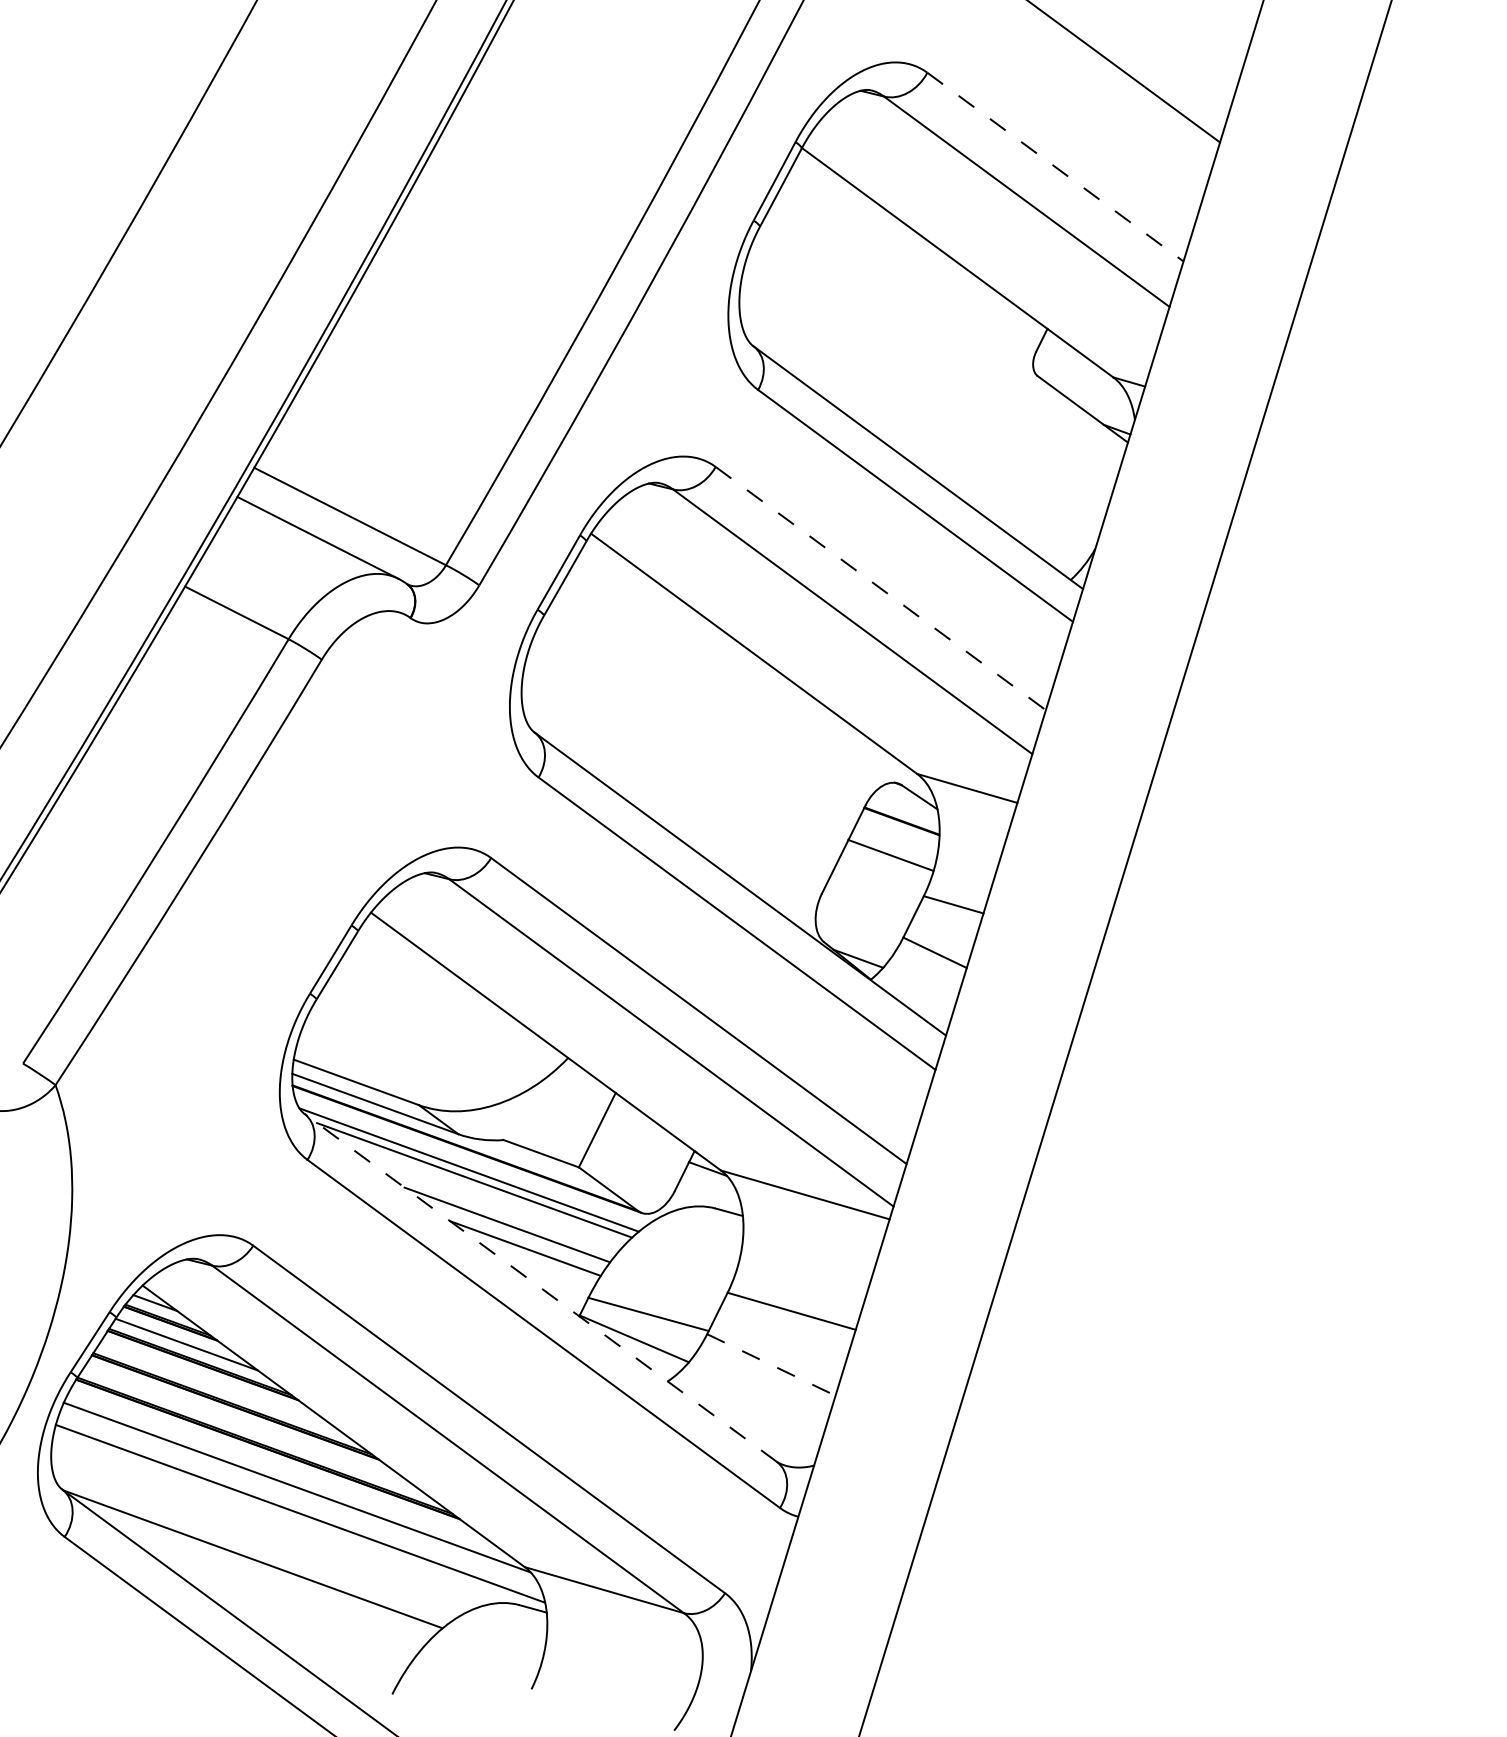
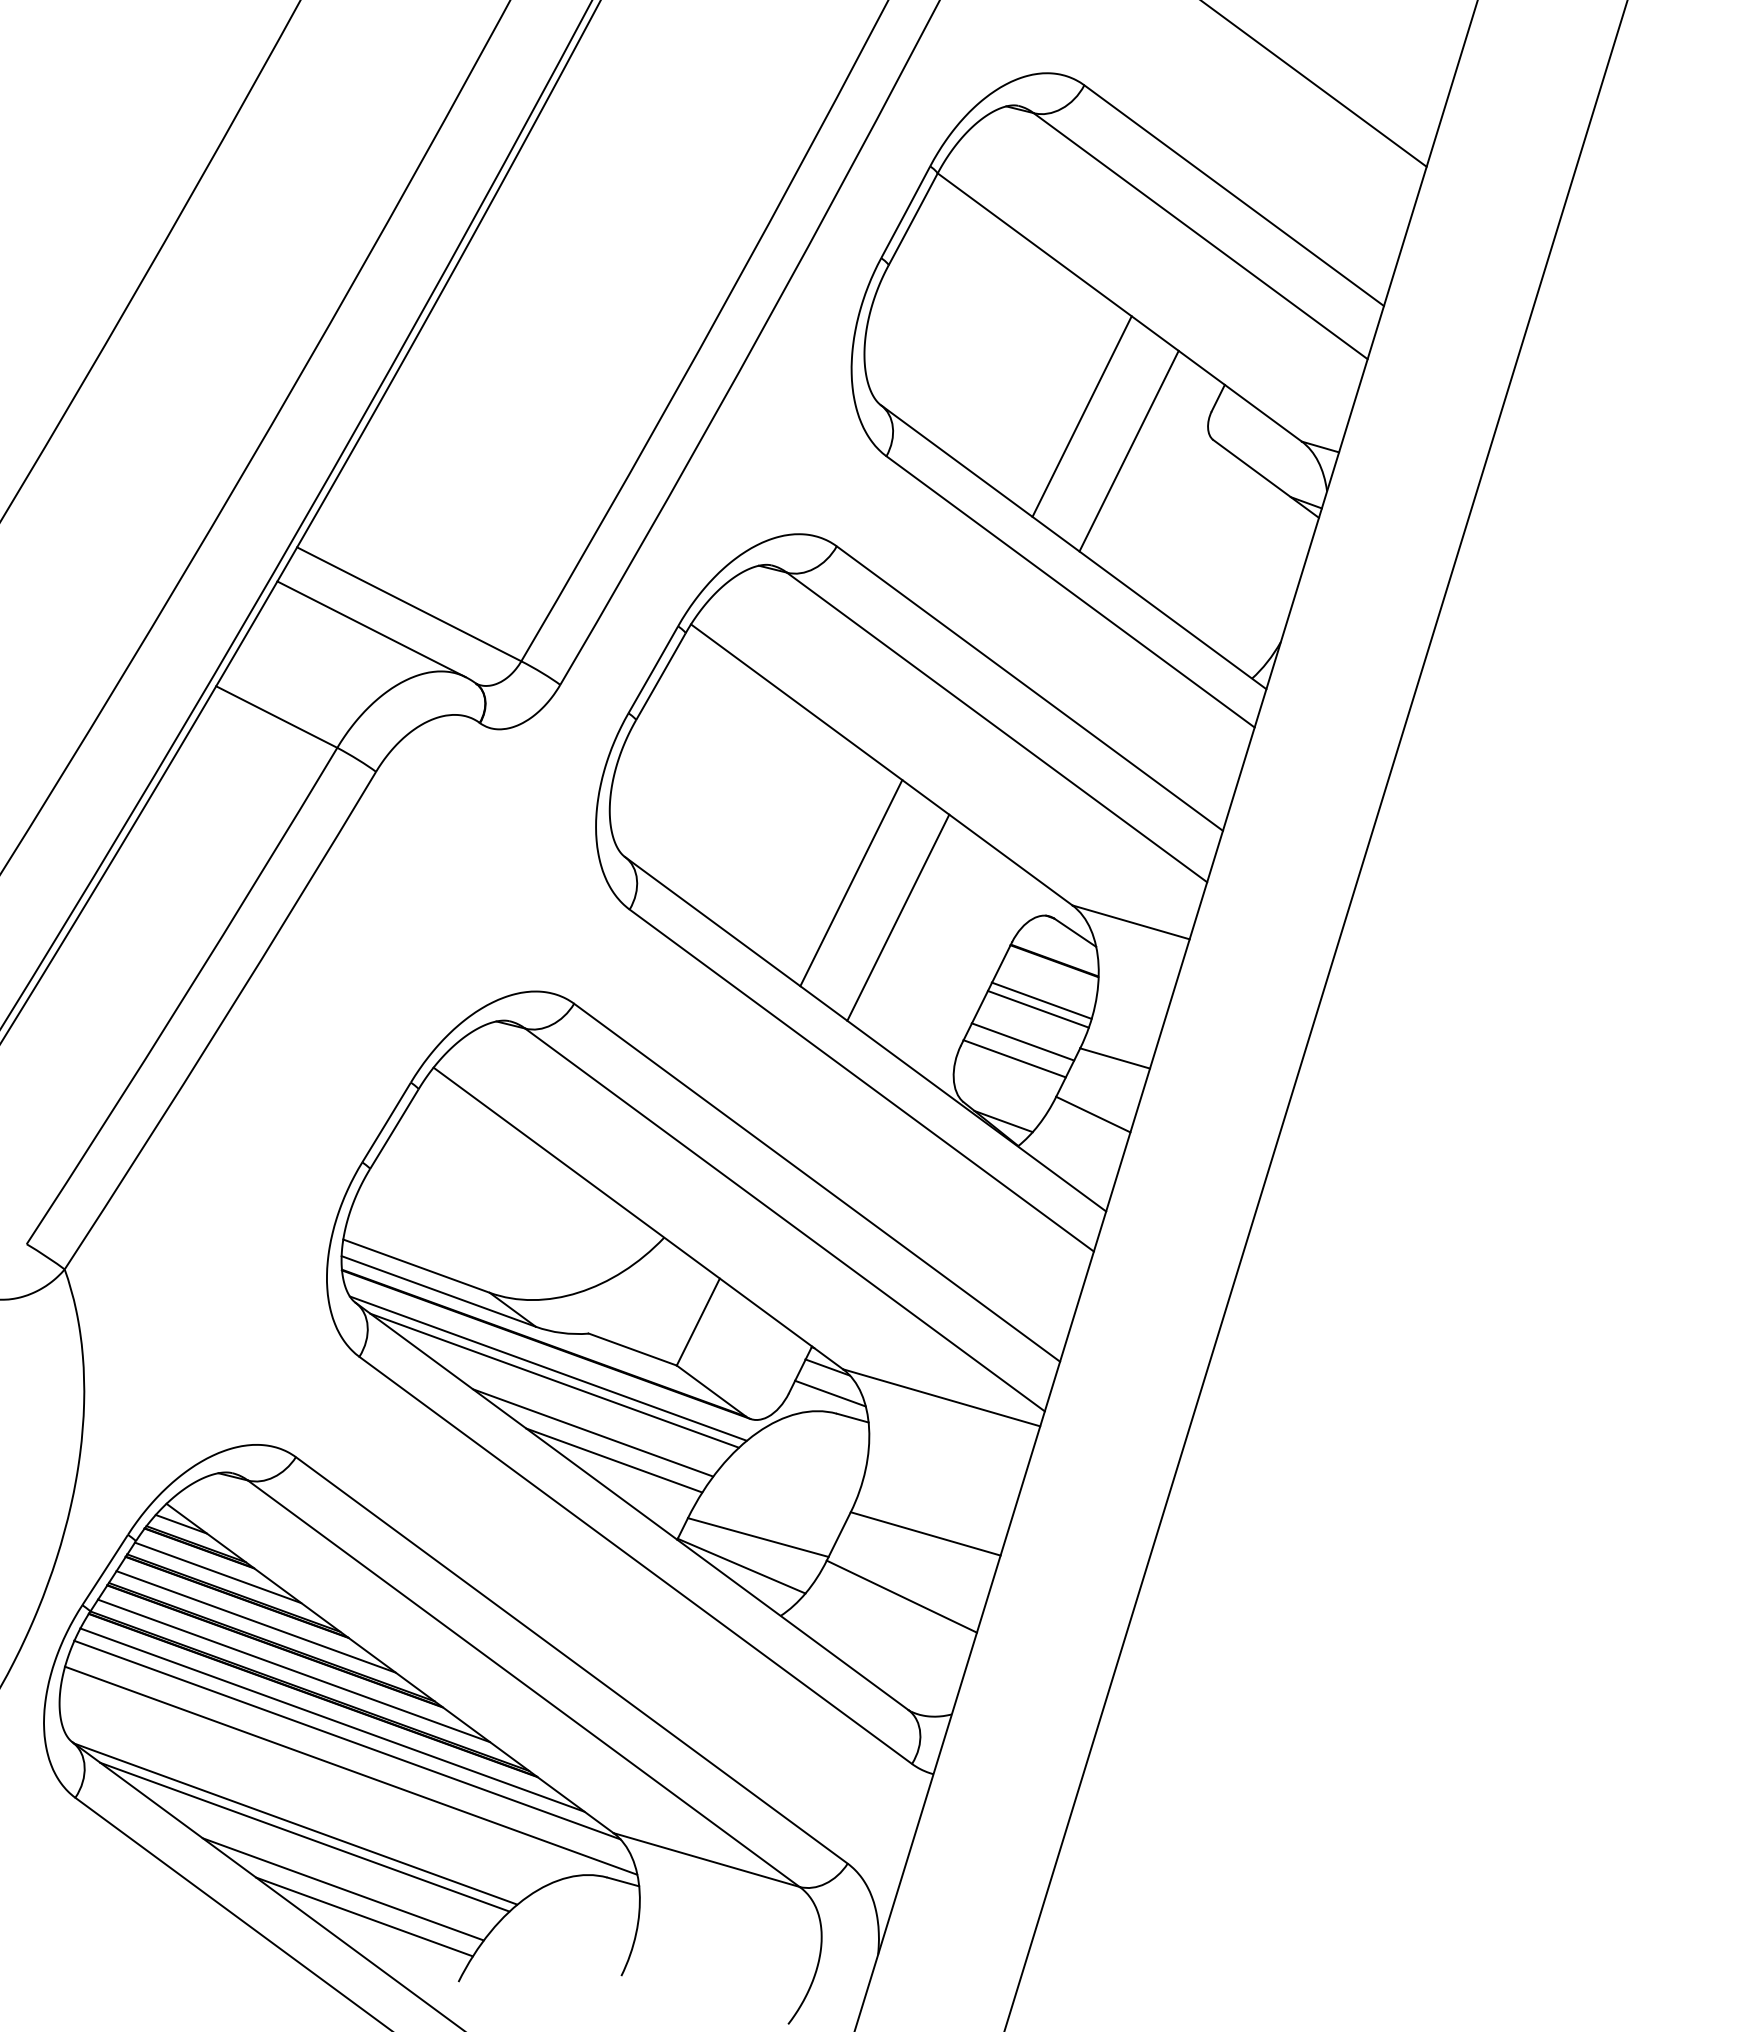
line: (1055, 166) -> (1234, 195), dashed -> solid
line: (924, 355) -> (1081, 416), added
line: (965, 384) -> (1128, 450), added
line: (880, 588) -> (1029, 688), dashed -> solid
line: (728, 755) -> (851, 883), added
line: (768, 784) -> (898, 917), added
line: (887, 862) -> (1037, 1009), added
line: (874, 890) -> (1022, 1041), added
line: (867, 904) -> (1014, 1058), added
line: (710, 1191) -> (830, 1393), added
line: (540, 1287) -> (631, 1506), dashed -> solid
line: (771, 1364) -> (902, 1596), dashed -> solid
line: (218, 1386) -> (255, 1621), added
line: (251, 1428) -> (293, 1670), added
line: (284, 1469) -> (332, 1719), added
line: (260, 1570) -> (304, 1836), added
line: (293, 1615) -> (342, 1889), added
line: (311, 1638) -> (364, 1916), added

